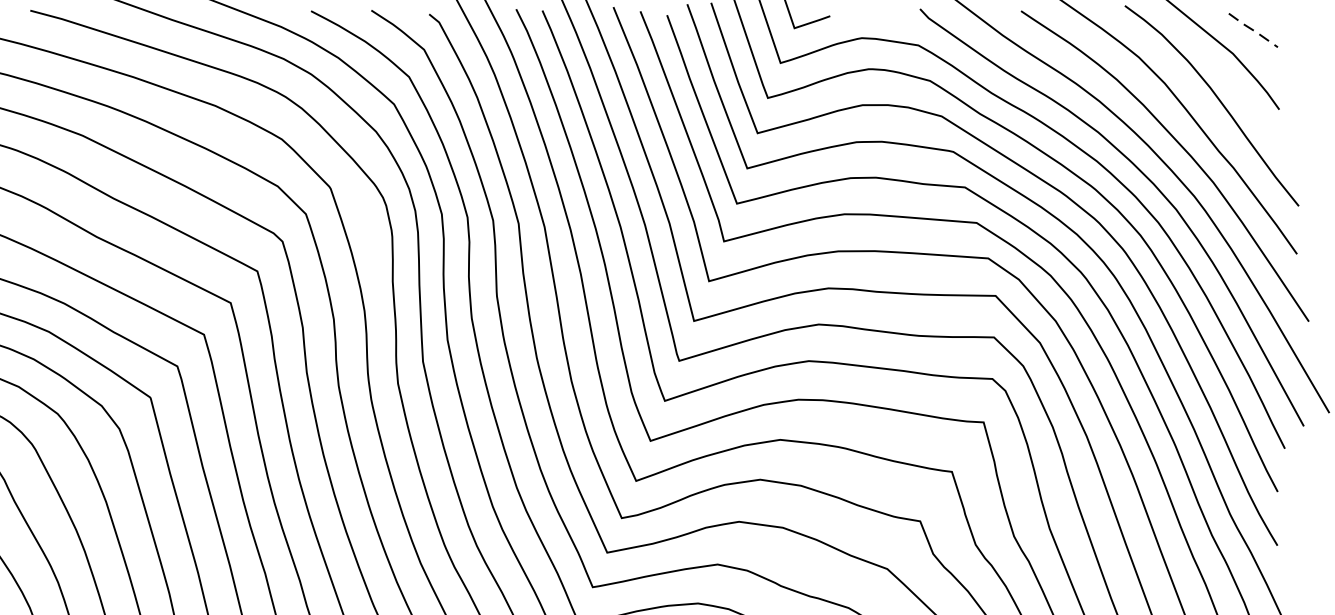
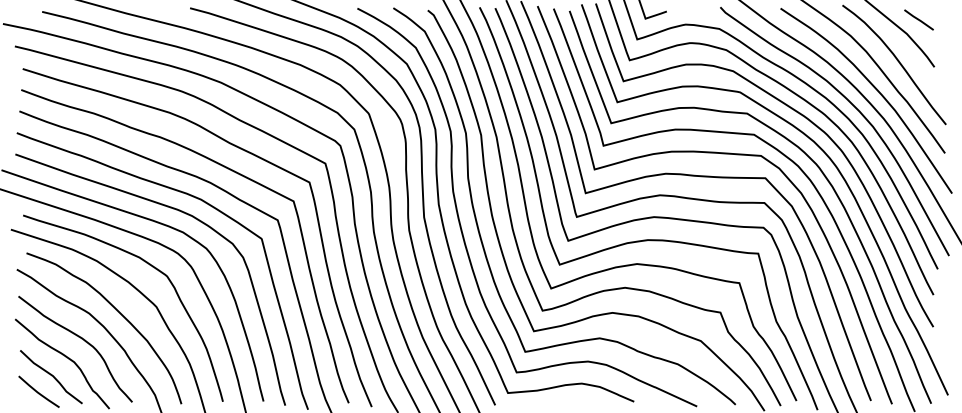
line: (1254, 31) -> (919, 20), dashed -> solid

